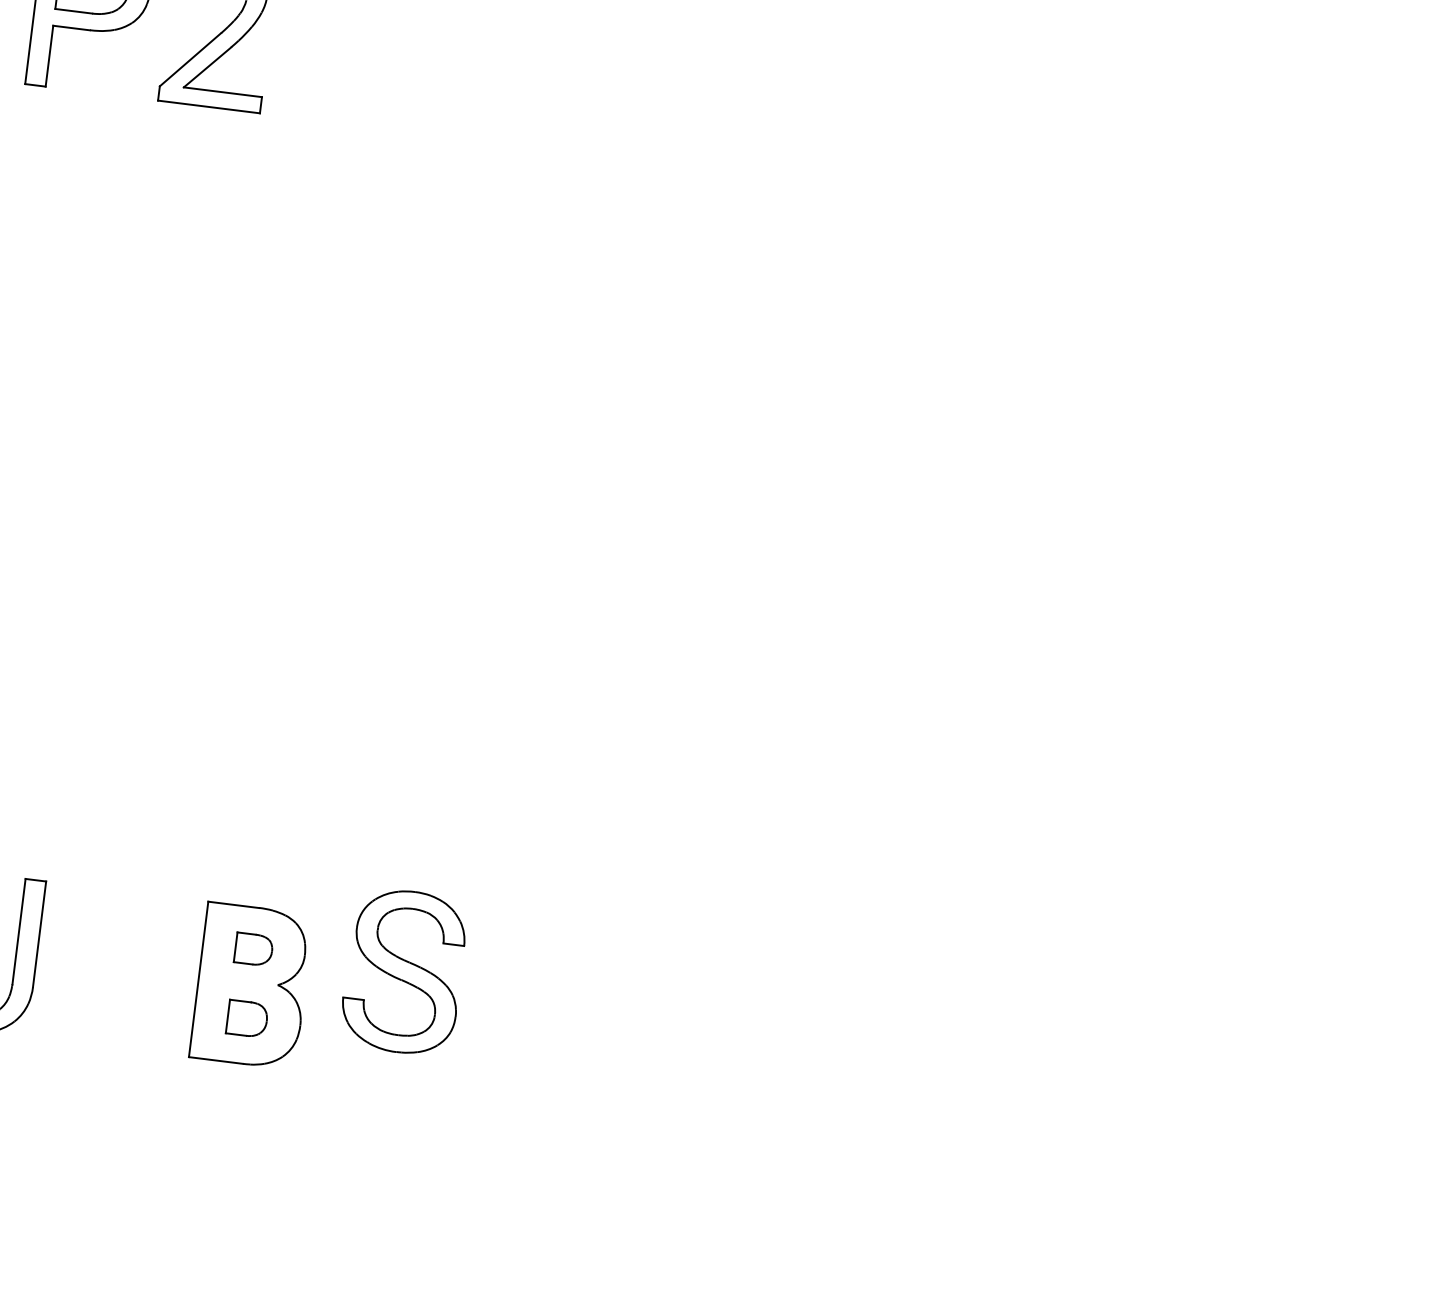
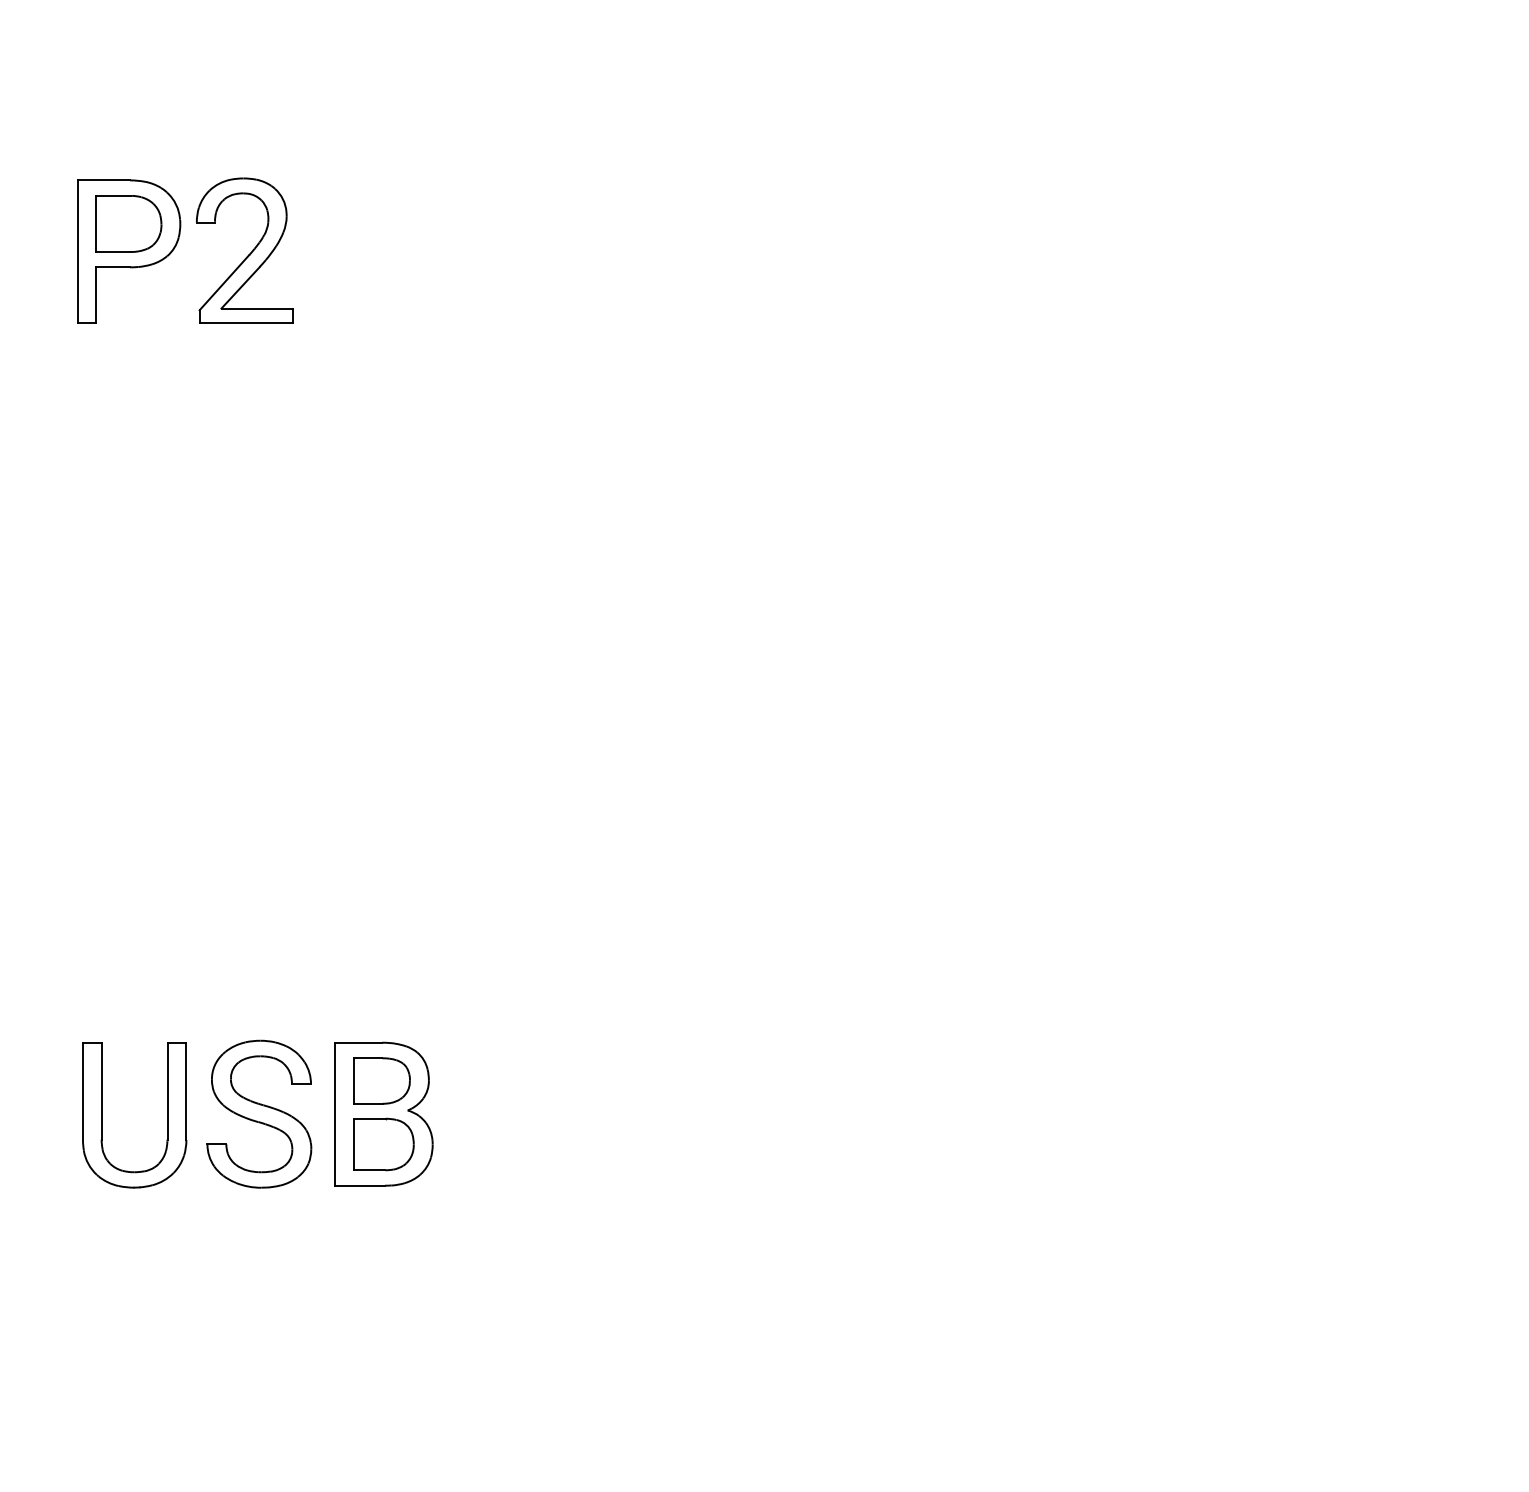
part: (253, 948) -> (381, 1080), size x1.67
part: (404, 971) -> (259, 1113), moved
part: (246, 1018) -> (383, 1144), size x1.67

